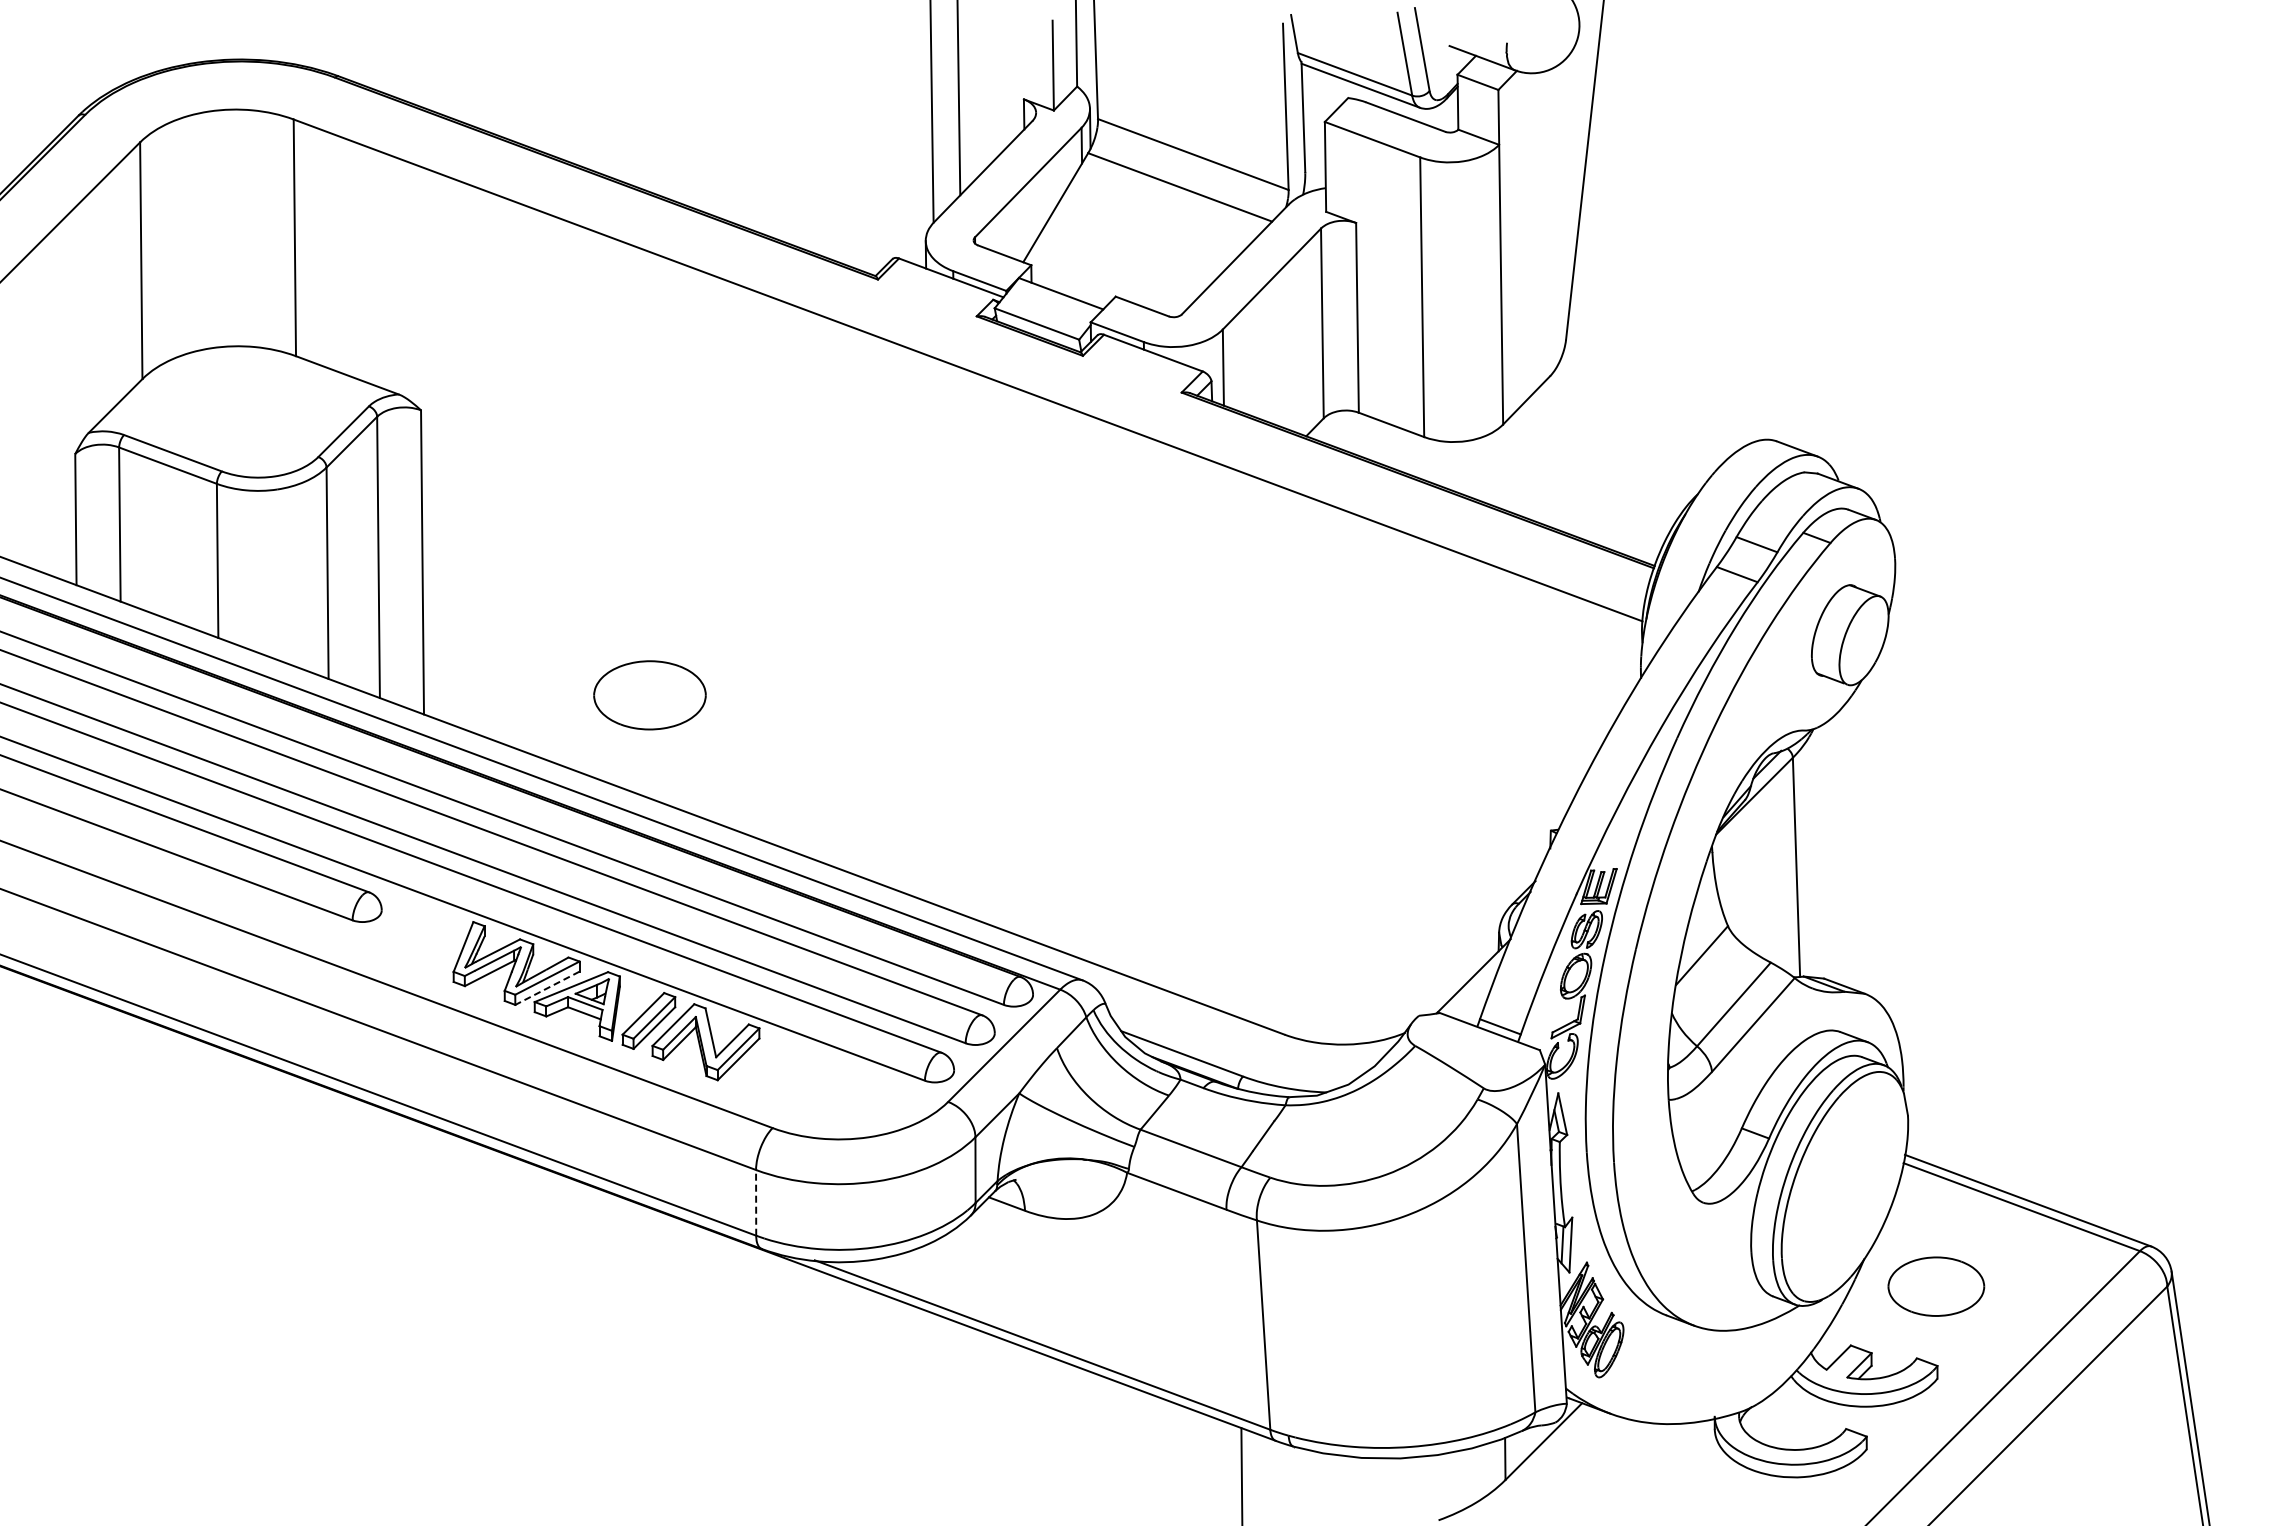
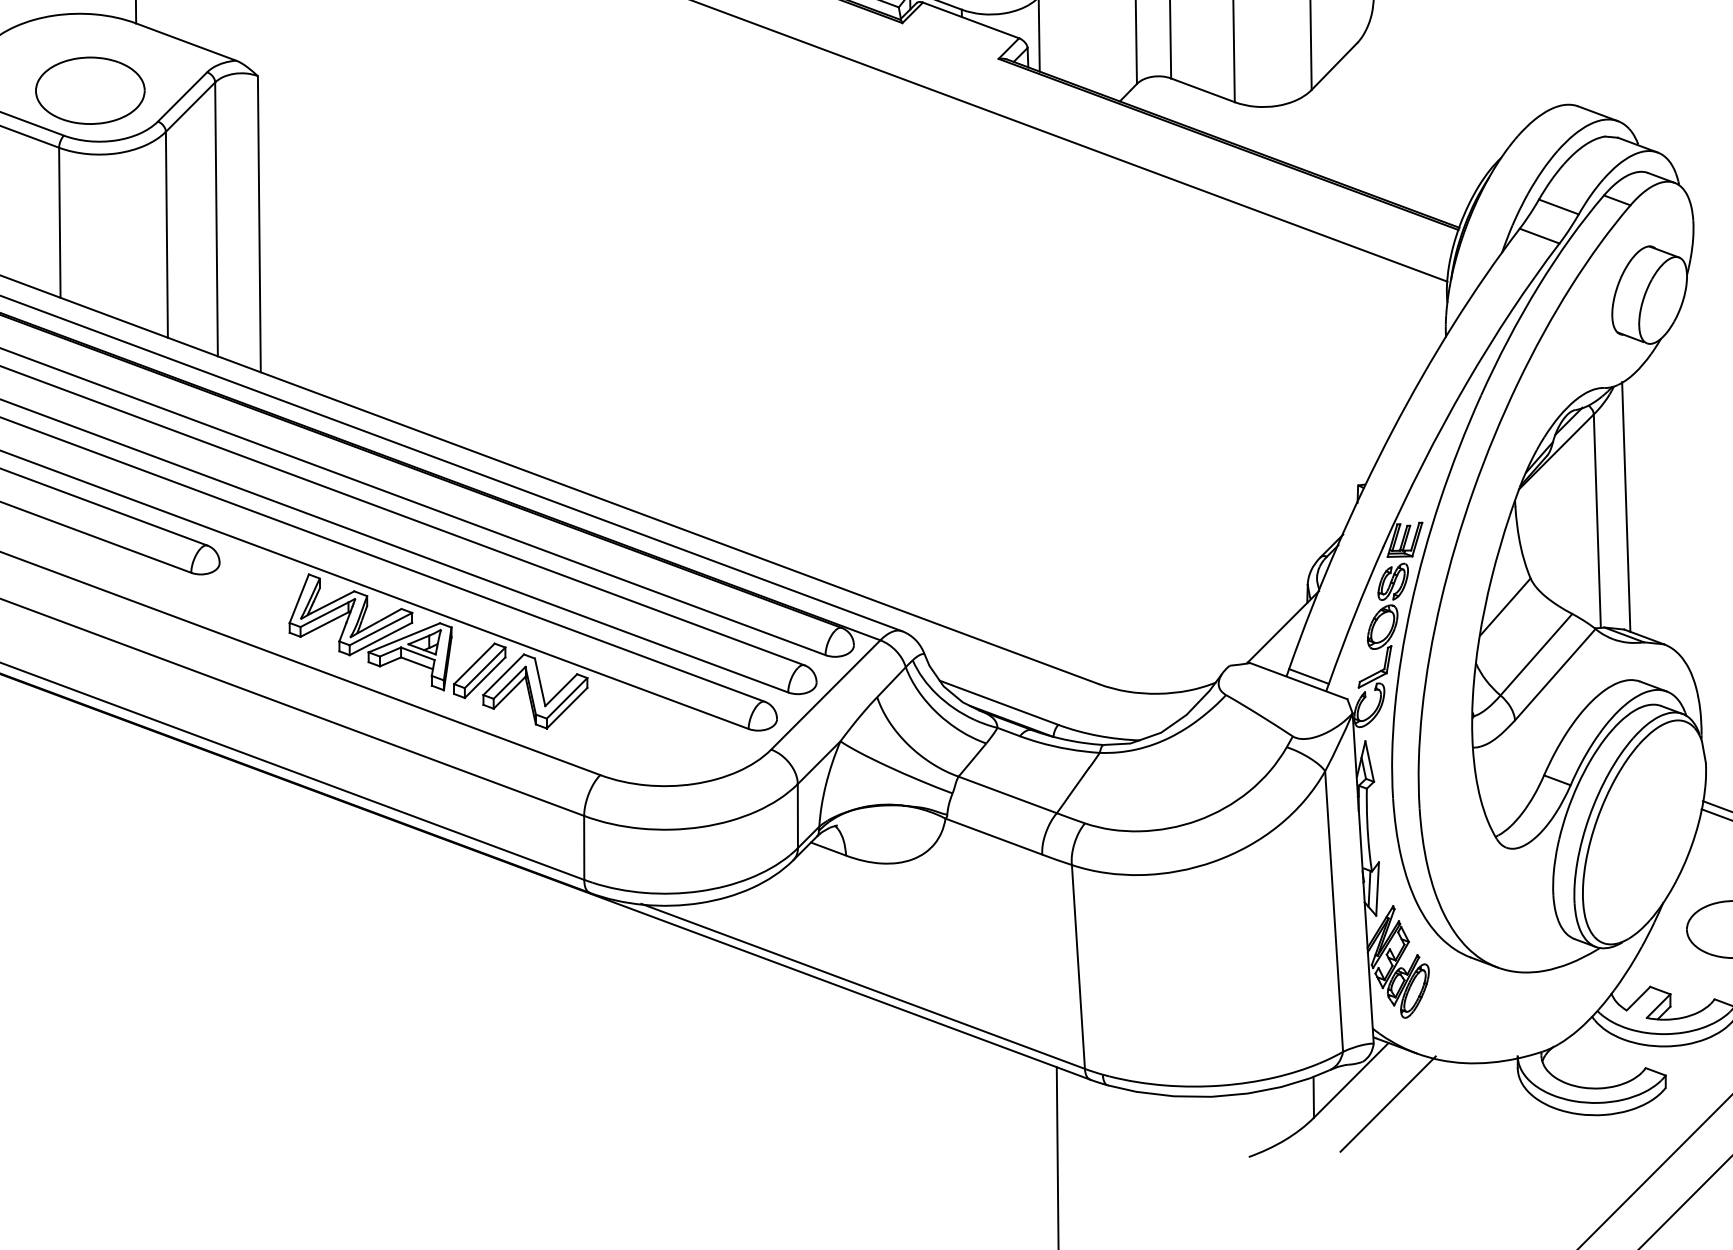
part: (649, 695) -> (89, 90), moved
line: (1825, 852) -> (1625, 506), added
line: (547, 988) -> (381, 639), dashed -> solid
line: (756, 1202) -> (584, 847), dashed -> solid
line: (1581, 1465) -> (1387, 1103), added

